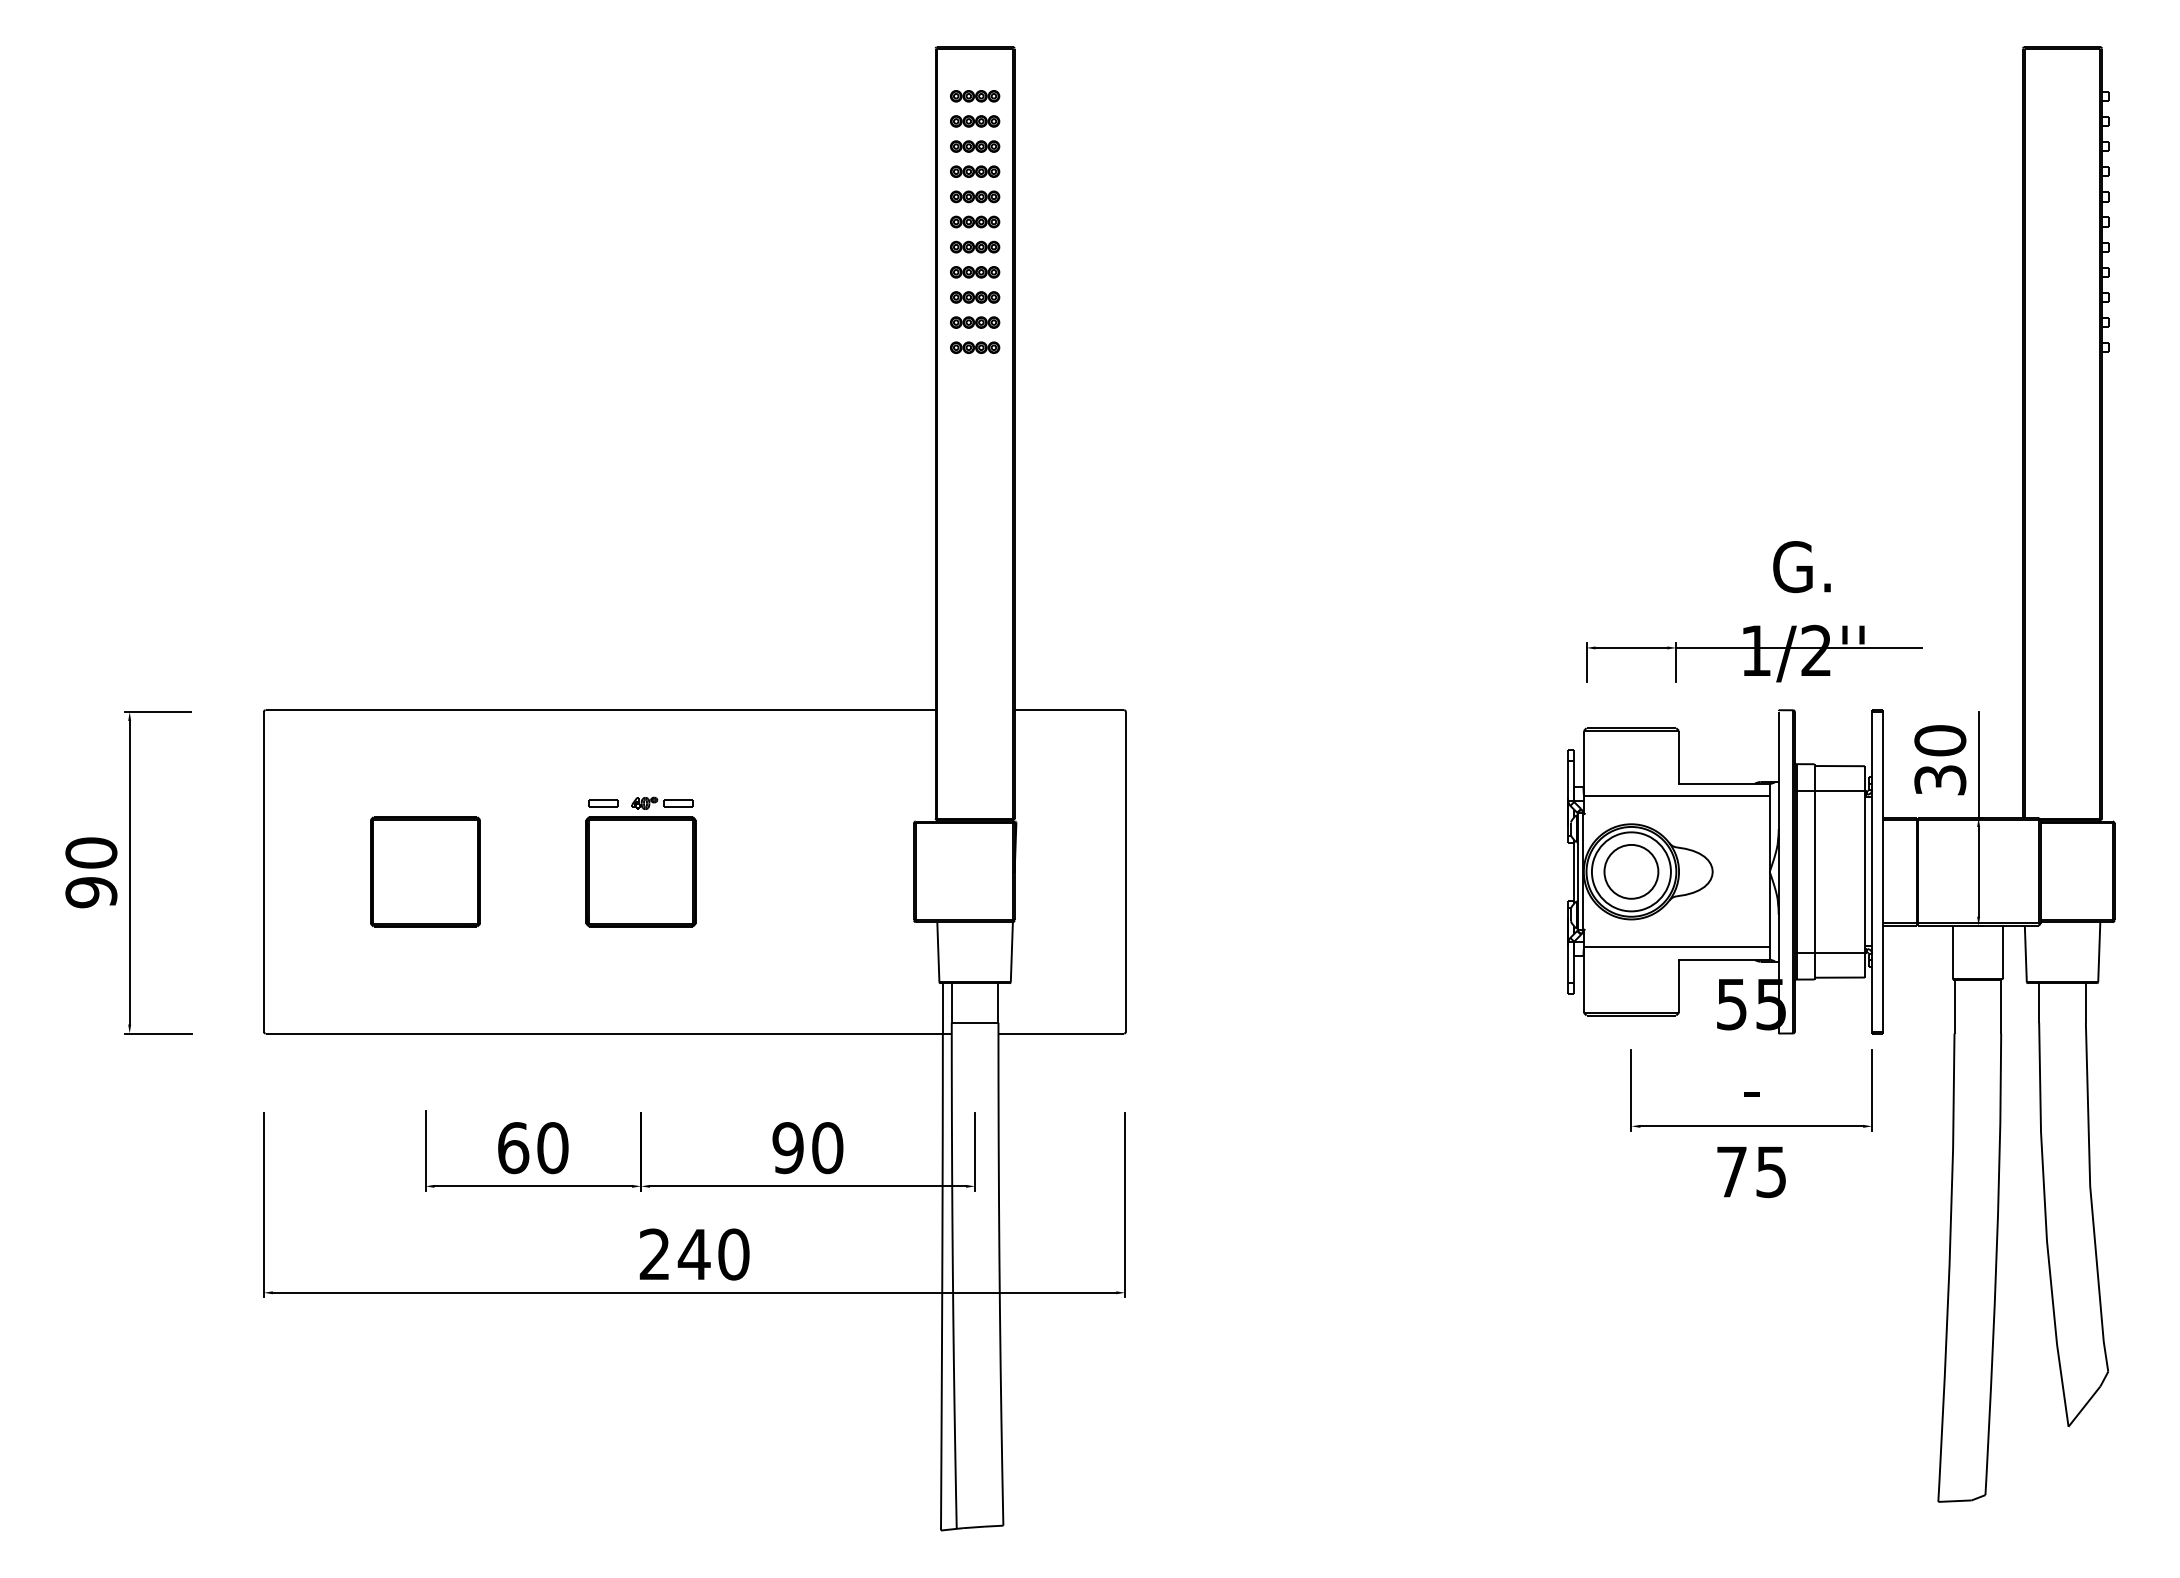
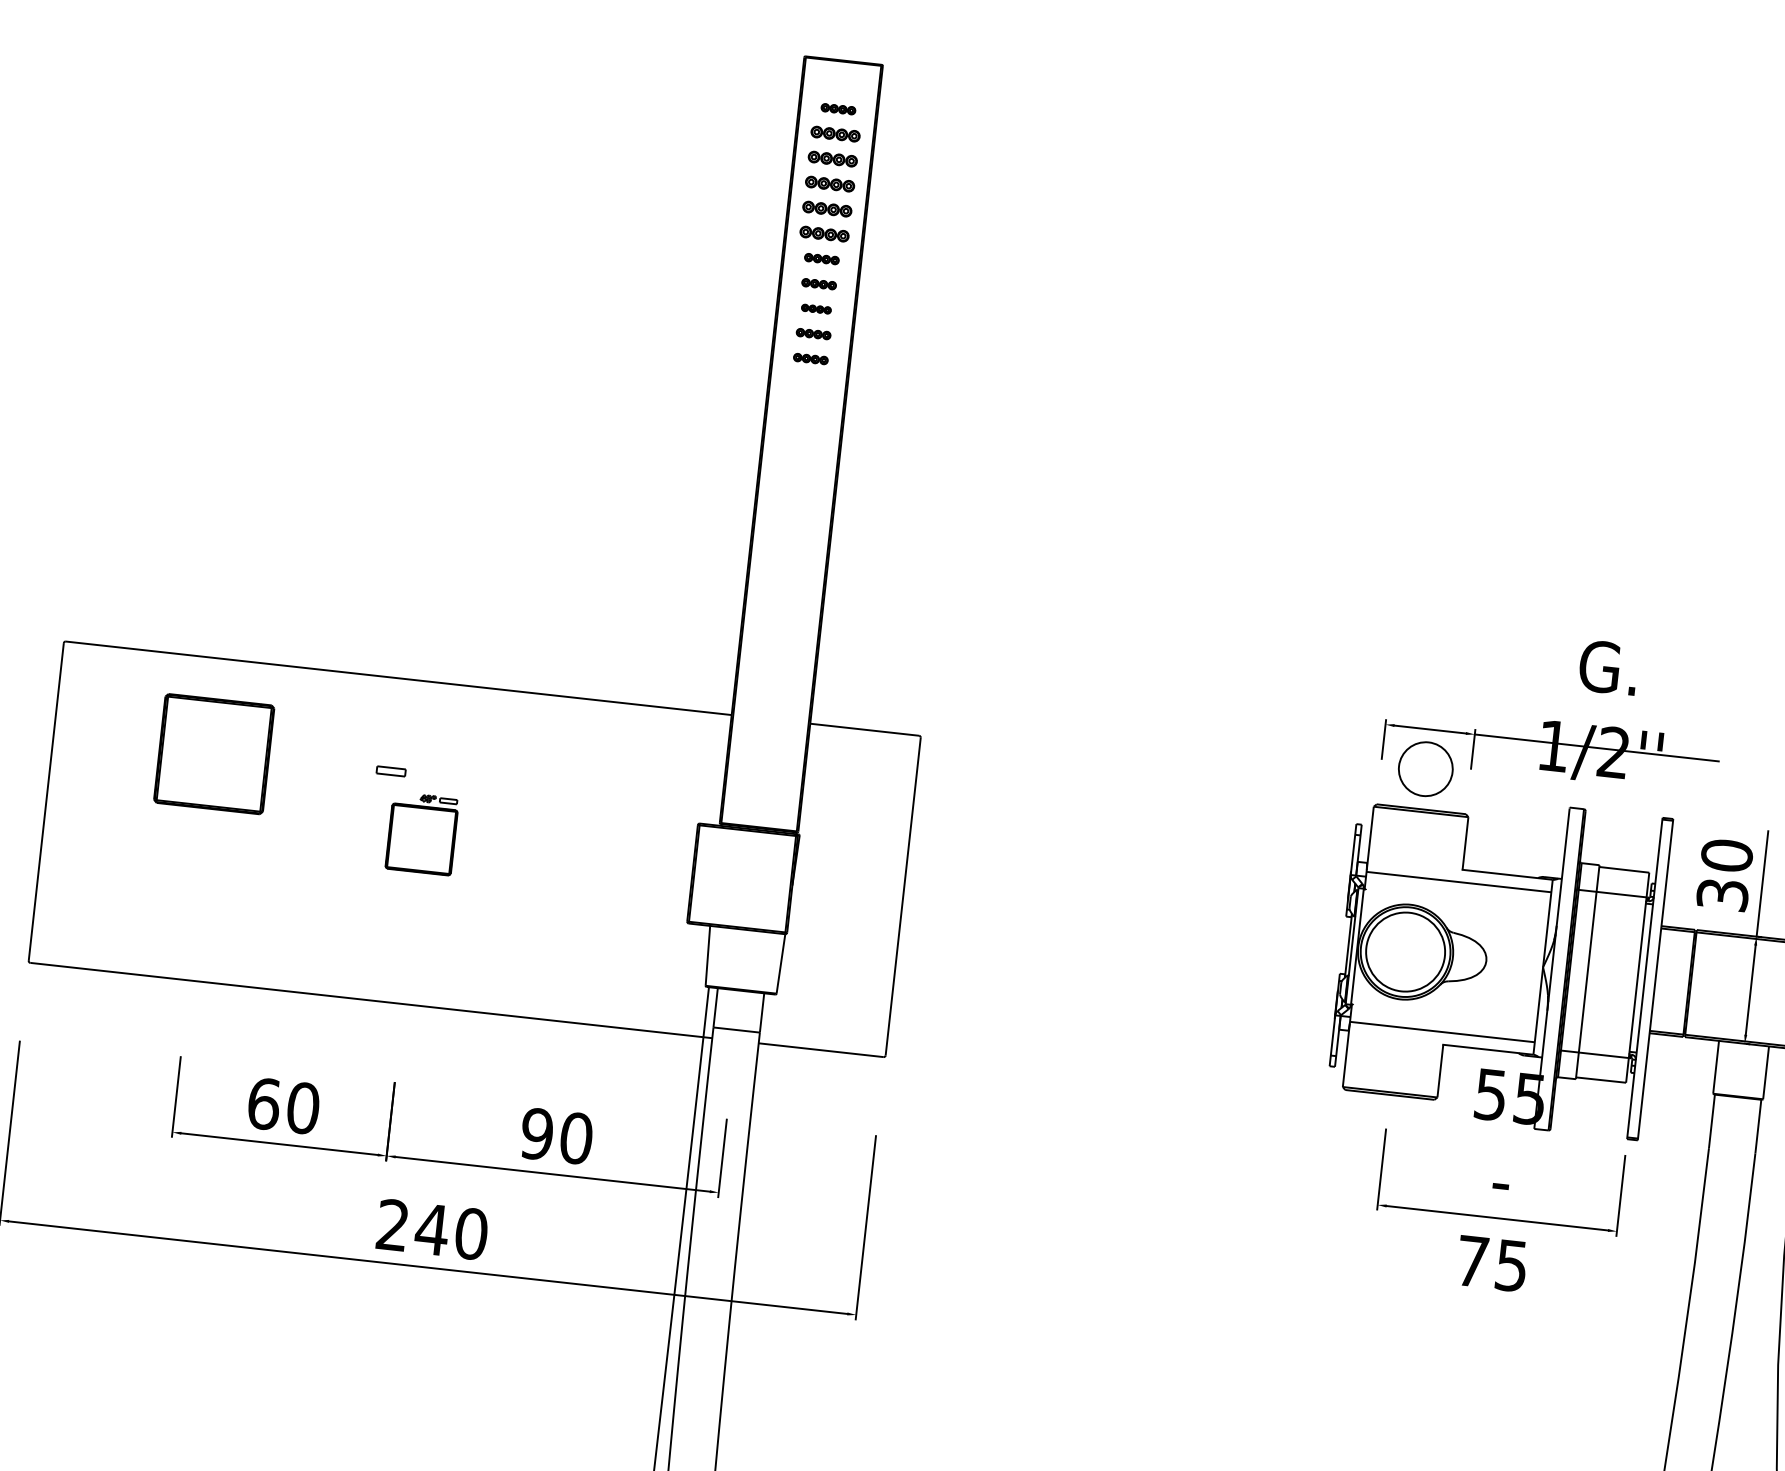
part: (975, 96) -> (838, 109), size x0.7
part: (975, 246) -> (822, 258), size x0.7
part: (975, 272) -> (819, 284), size x0.7
part: (975, 297) -> (816, 309), size x0.6
part: (975, 322) -> (813, 334), size x0.7
part: (975, 347) -> (811, 358), size x0.7
part: (640, 861) -> (421, 833), size x0.6
part: (425, 871) -> (214, 753), moved
part: (1631, 871) -> (1425, 768), moved

